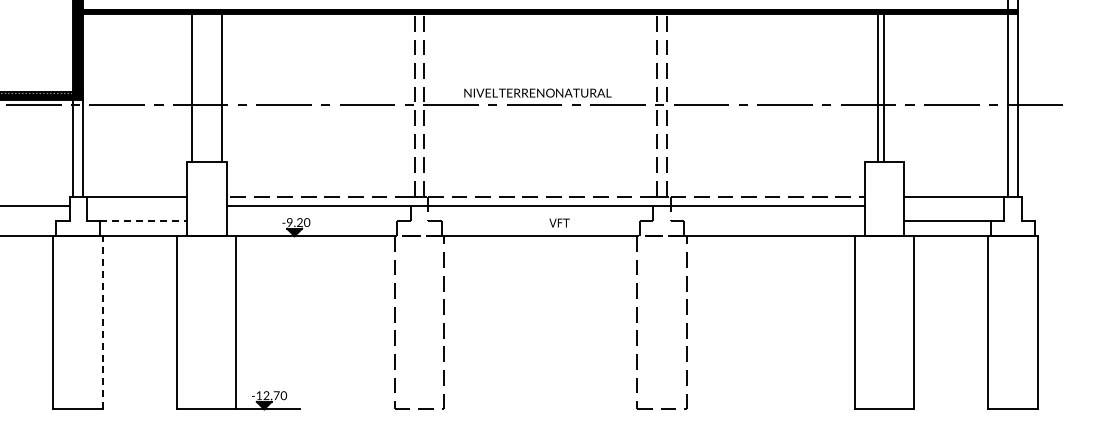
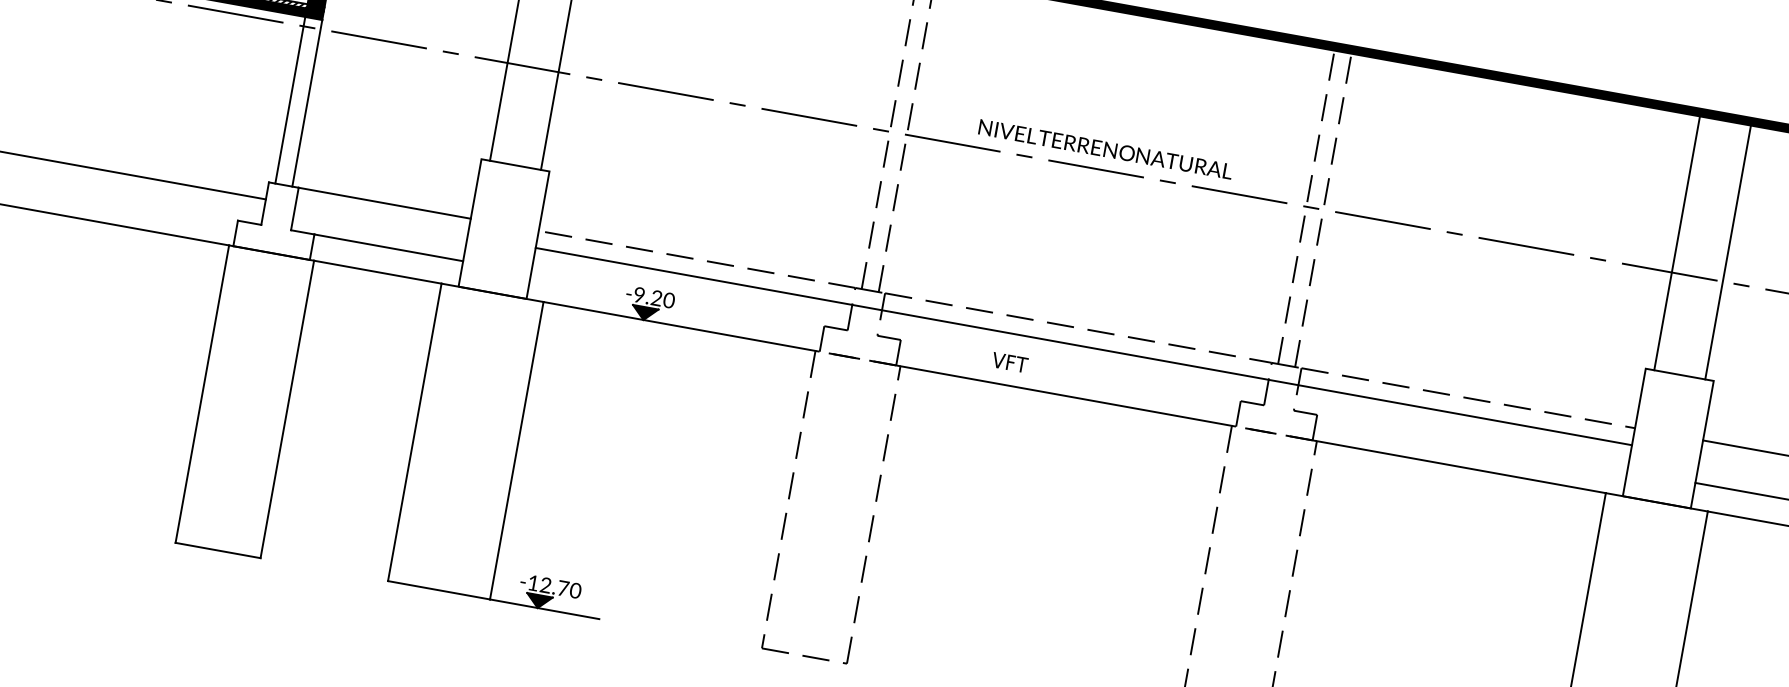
line: (878, 87) -> (1728, 251), moved
line: (883, 87) -> (1677, 242), moved
line: (144, 221) -> (390, 248), dashed -> solid
text: (559, 222) -> (1010, 361), moved
line: (102, 322) -> (286, 408), dashed -> solid

